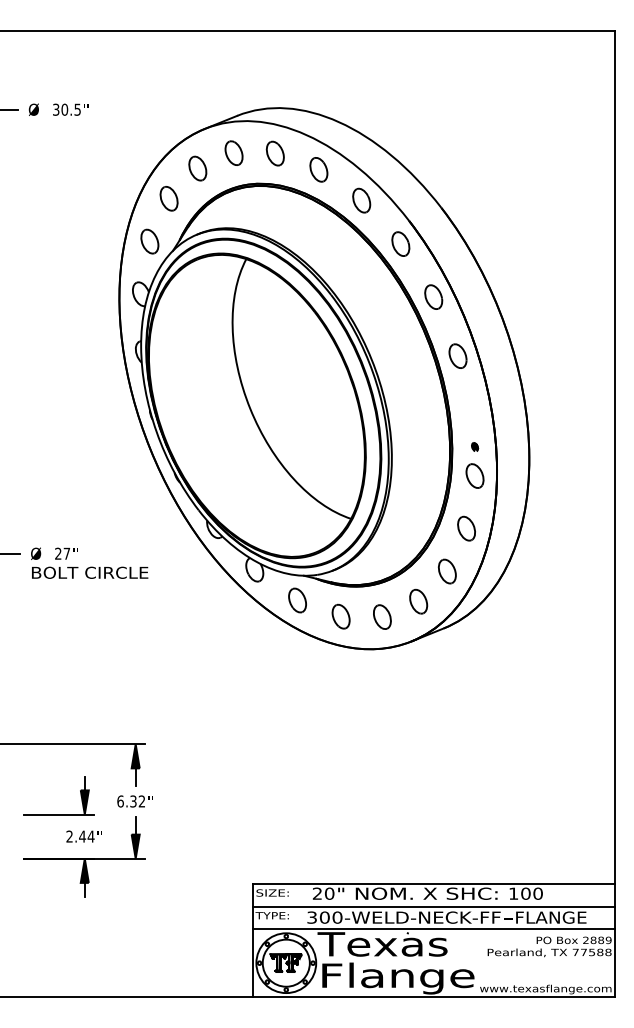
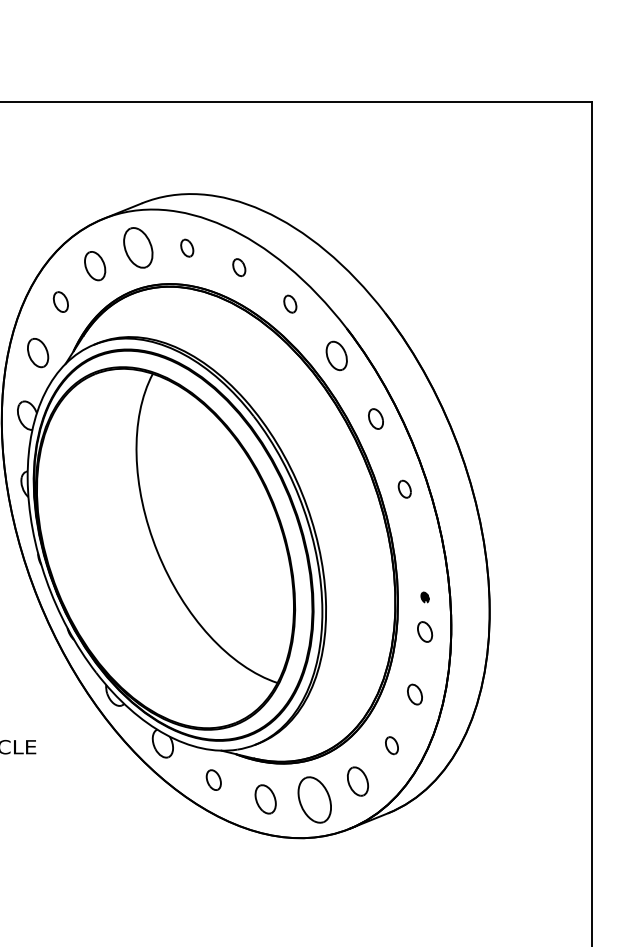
part: (233, 152) -> (137, 246), size x1.4
part: (274, 153) -> (186, 248), size x0.6
part: (318, 169) -> (238, 267), size x0.6
part: (168, 198) -> (60, 301), size x0.7
part: (361, 200) -> (289, 304), size x0.6
part: (433, 296) -> (375, 418), size x0.7
part: (457, 355) -> (404, 488), size x0.6
part: (474, 475) -> (424, 631), size x0.7
part: (466, 528) -> (414, 694), size x0.7
part: (446, 571) -> (391, 745), size x0.6
part: (297, 600) -> (213, 780), size x0.7
part: (382, 616) -> (314, 799), size x1.6

